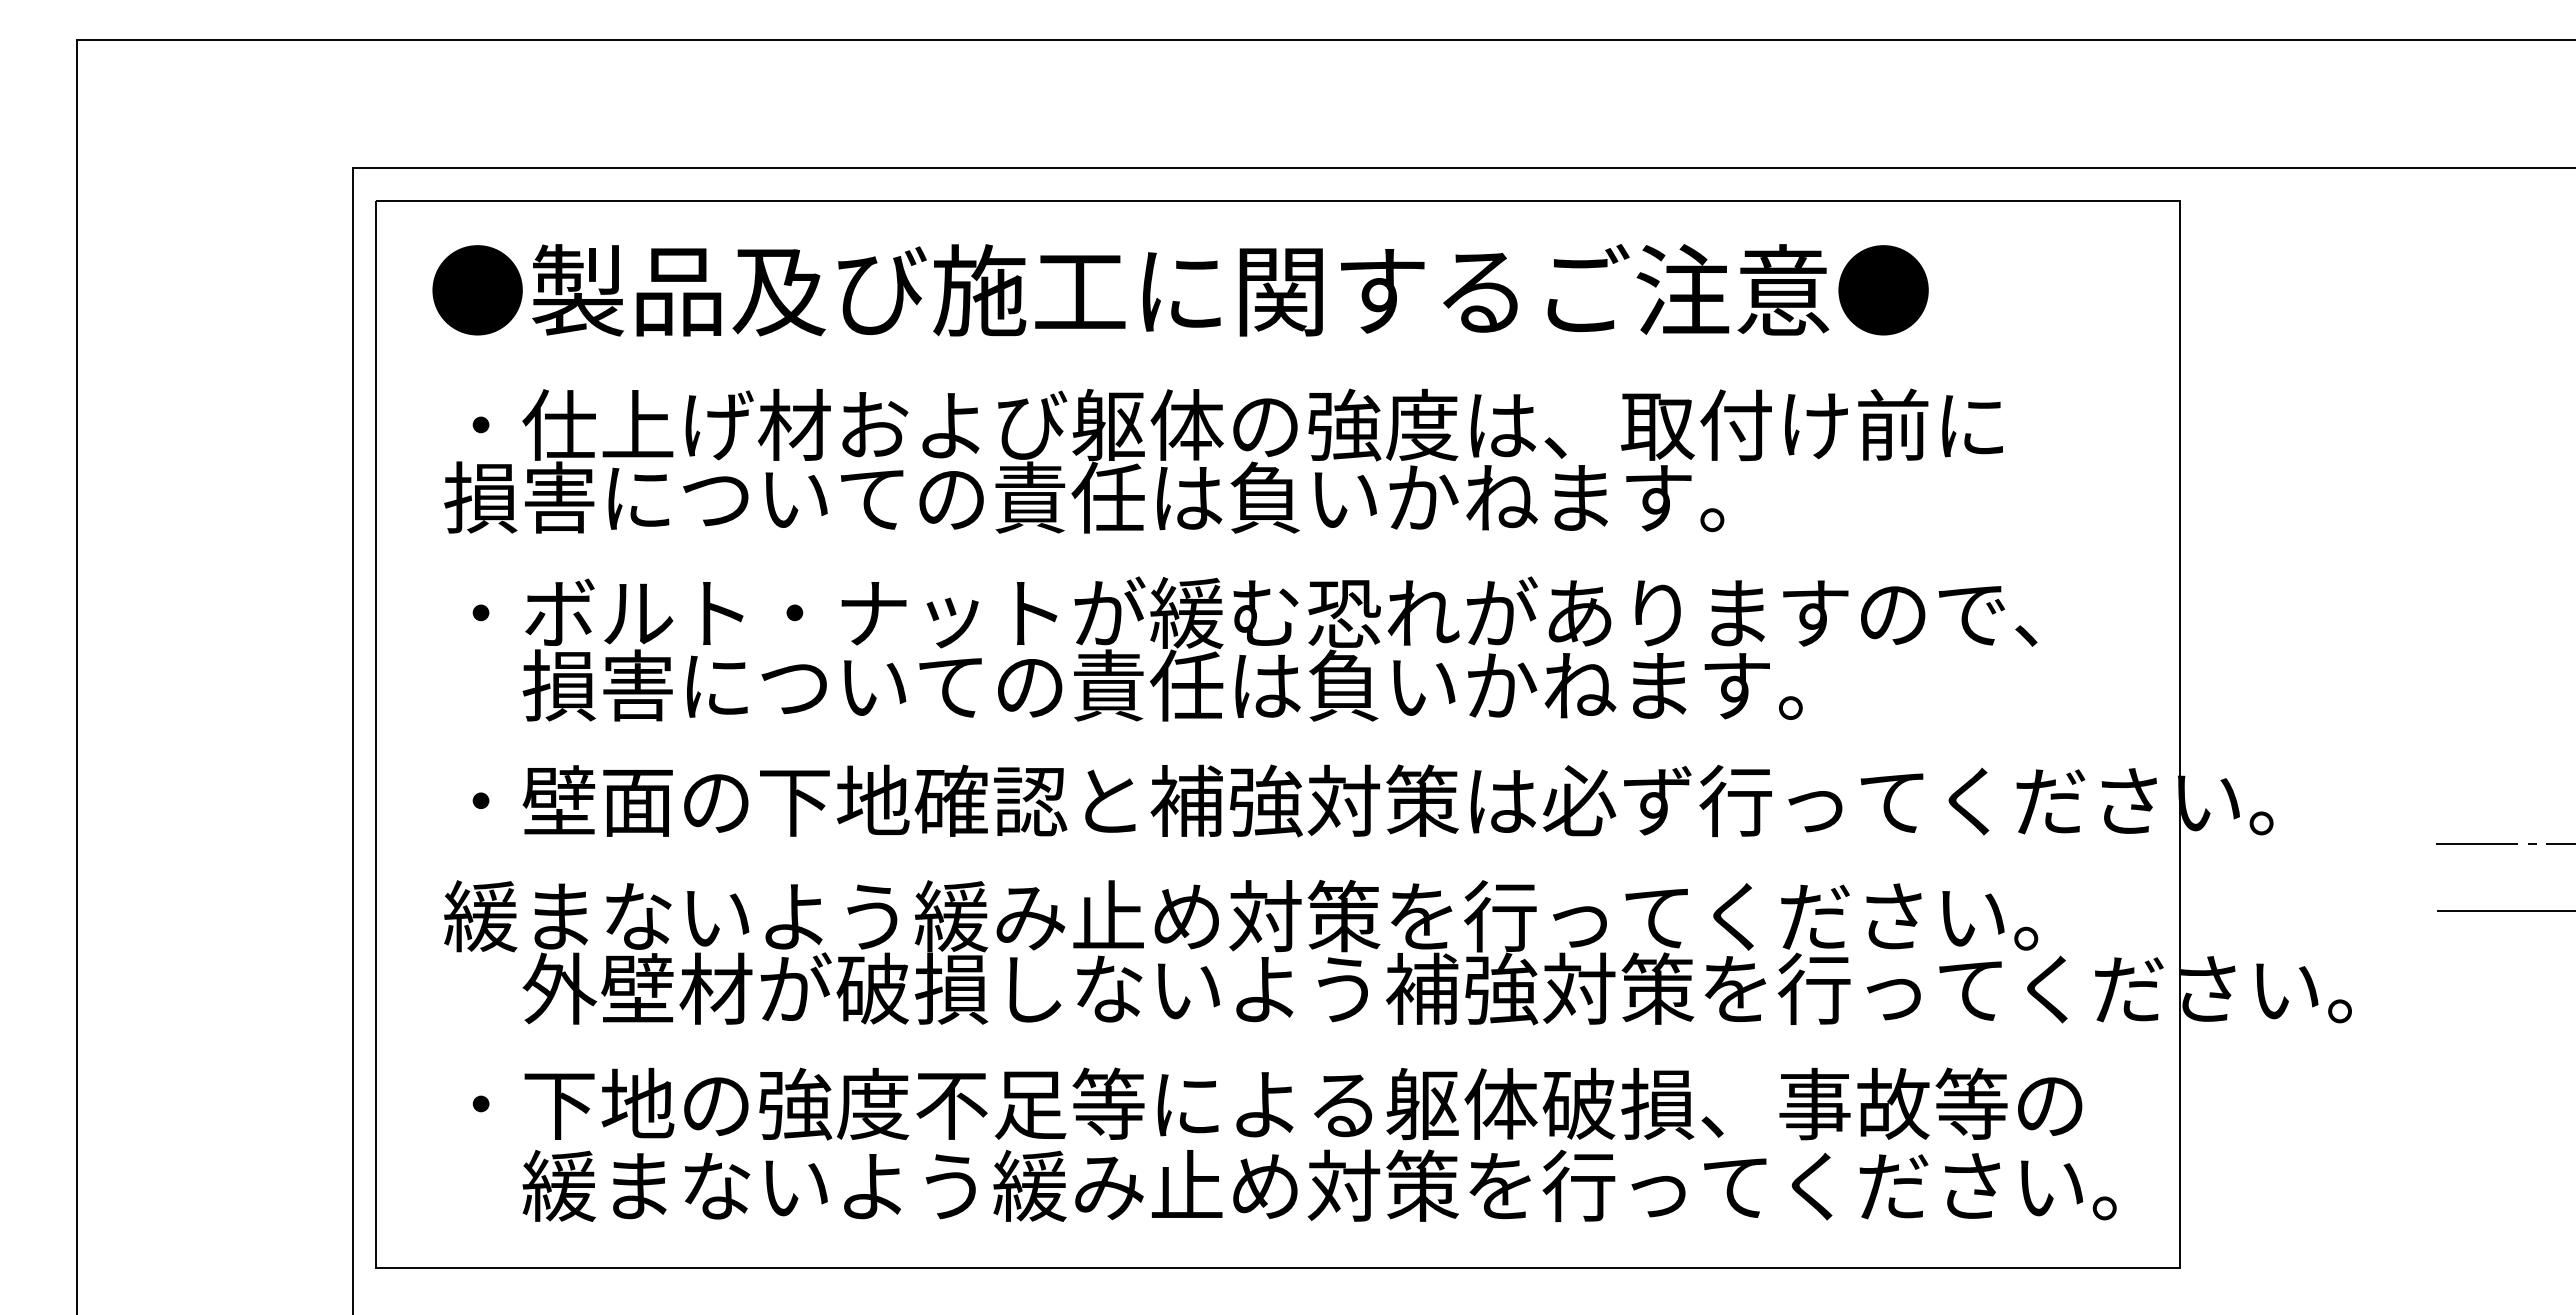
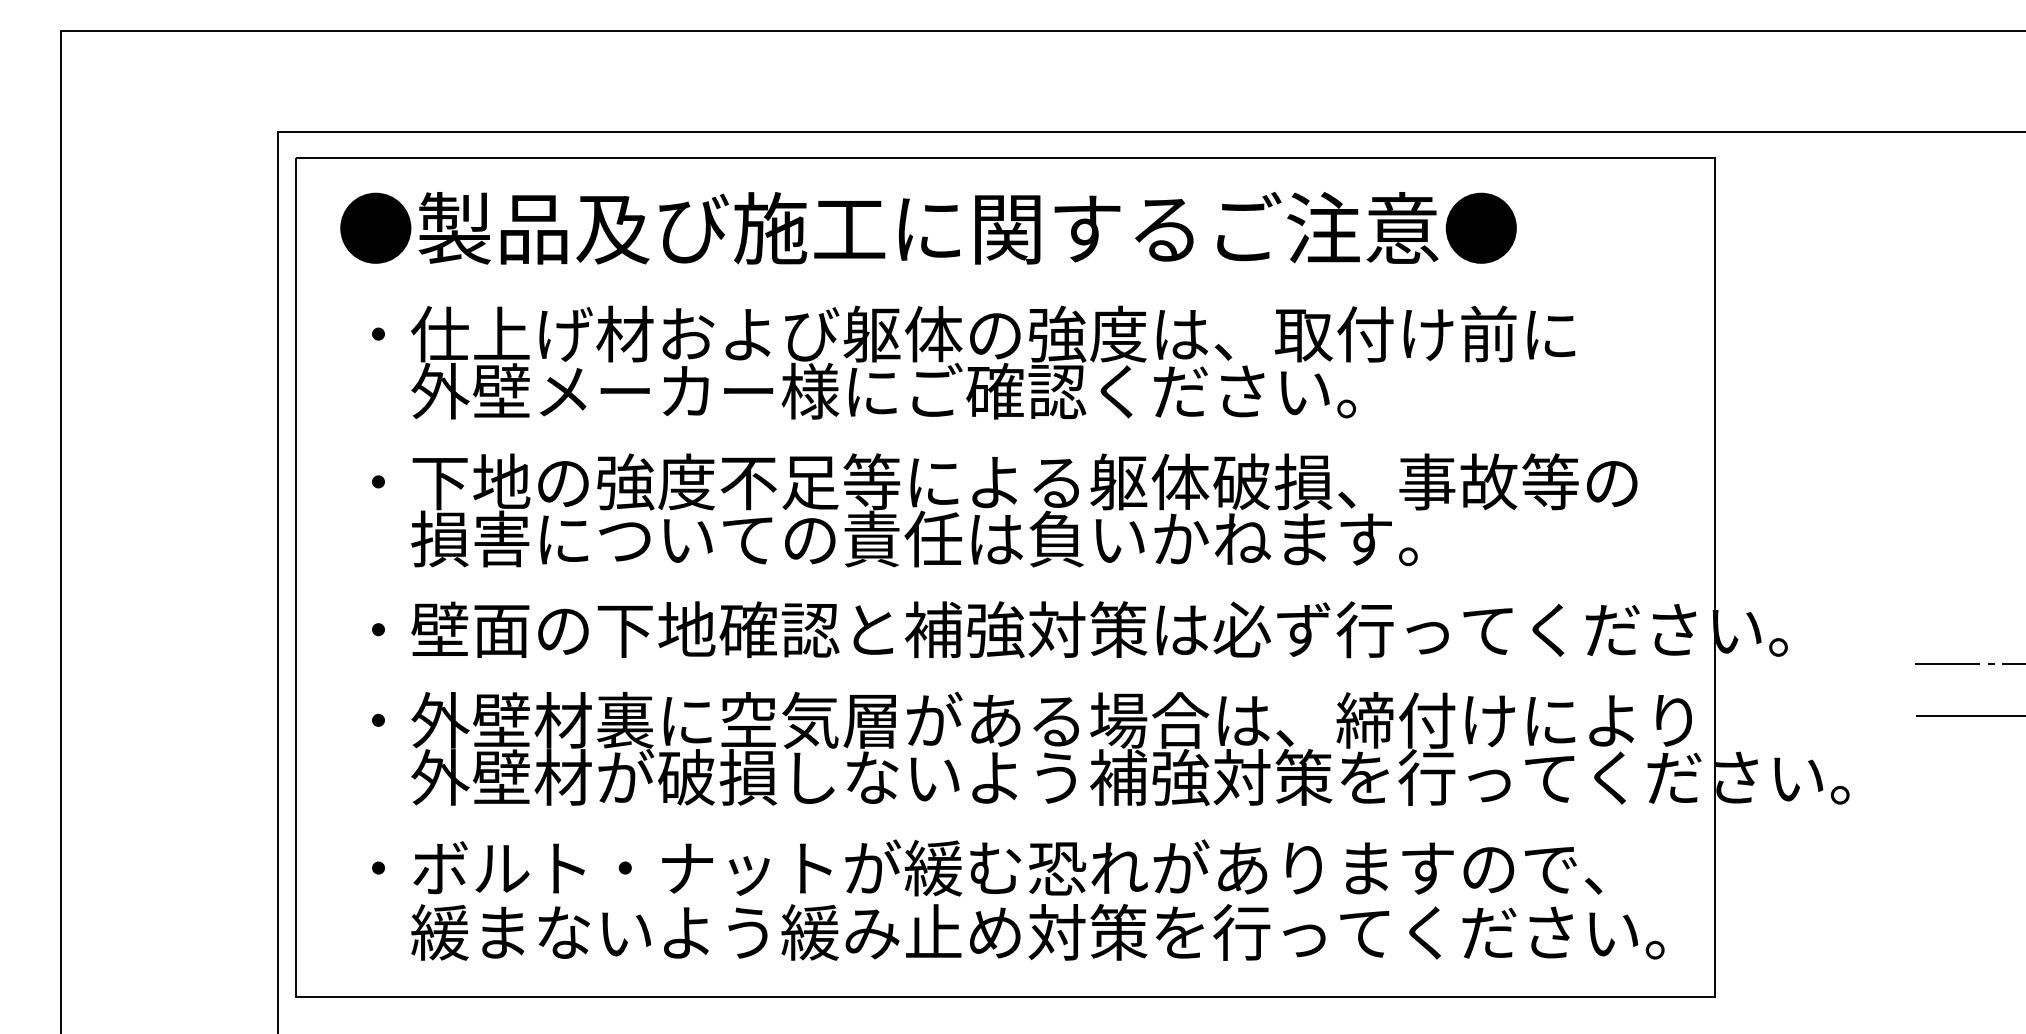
text: (1067, 497) -> (839, 391), 損害についての責任は負いかねます。 -> 外壁メーカー様にご確認ください。
text: (1303, 612) -> (1025, 481), ・ボルト・ナットが緩む恐れがありますので、 -> ・下地の強度不足等による躯体破損、事故等の
text: (1297, 915) -> (1020, 719), 緩まないよう緩み止め対策を行ってください。 -> ・外壁材裏に空気層がある場合は、締付けにより
text: (1303, 1103) -> (1025, 867), ・下地の強度不足等による躯体破損、事故等の -> ・ボルト・ナットが緩む恐れがありますので、

